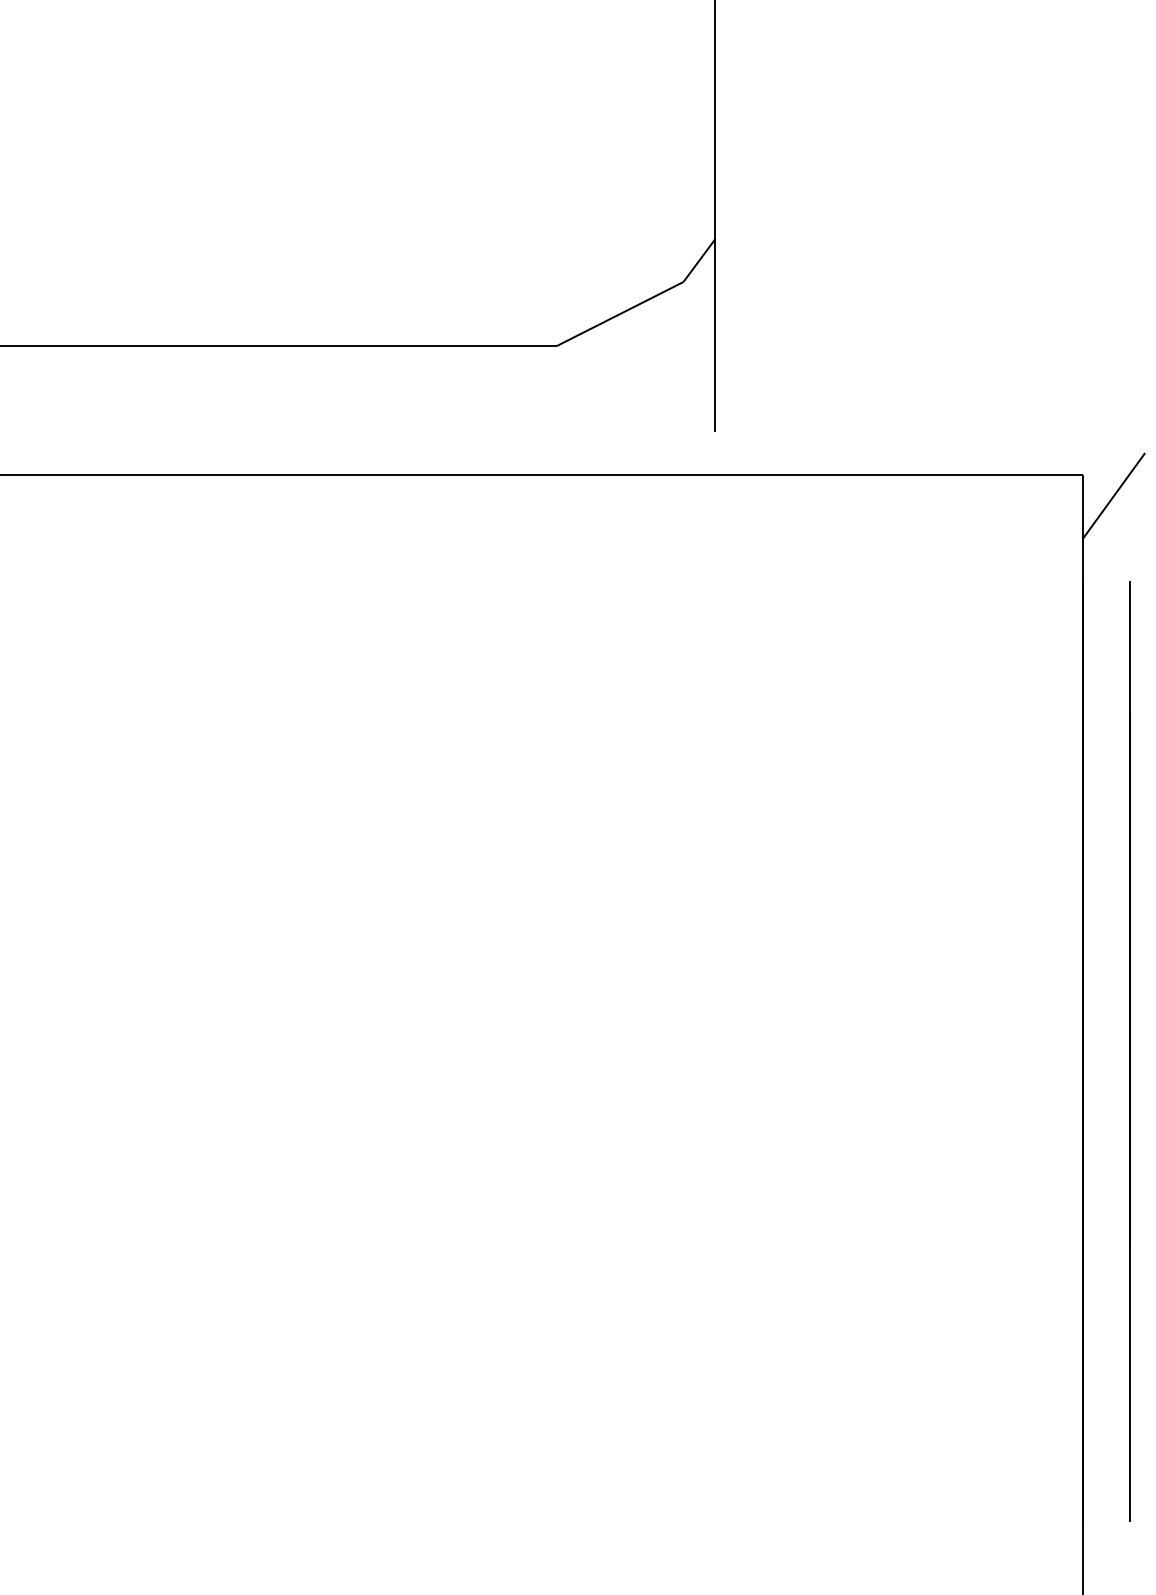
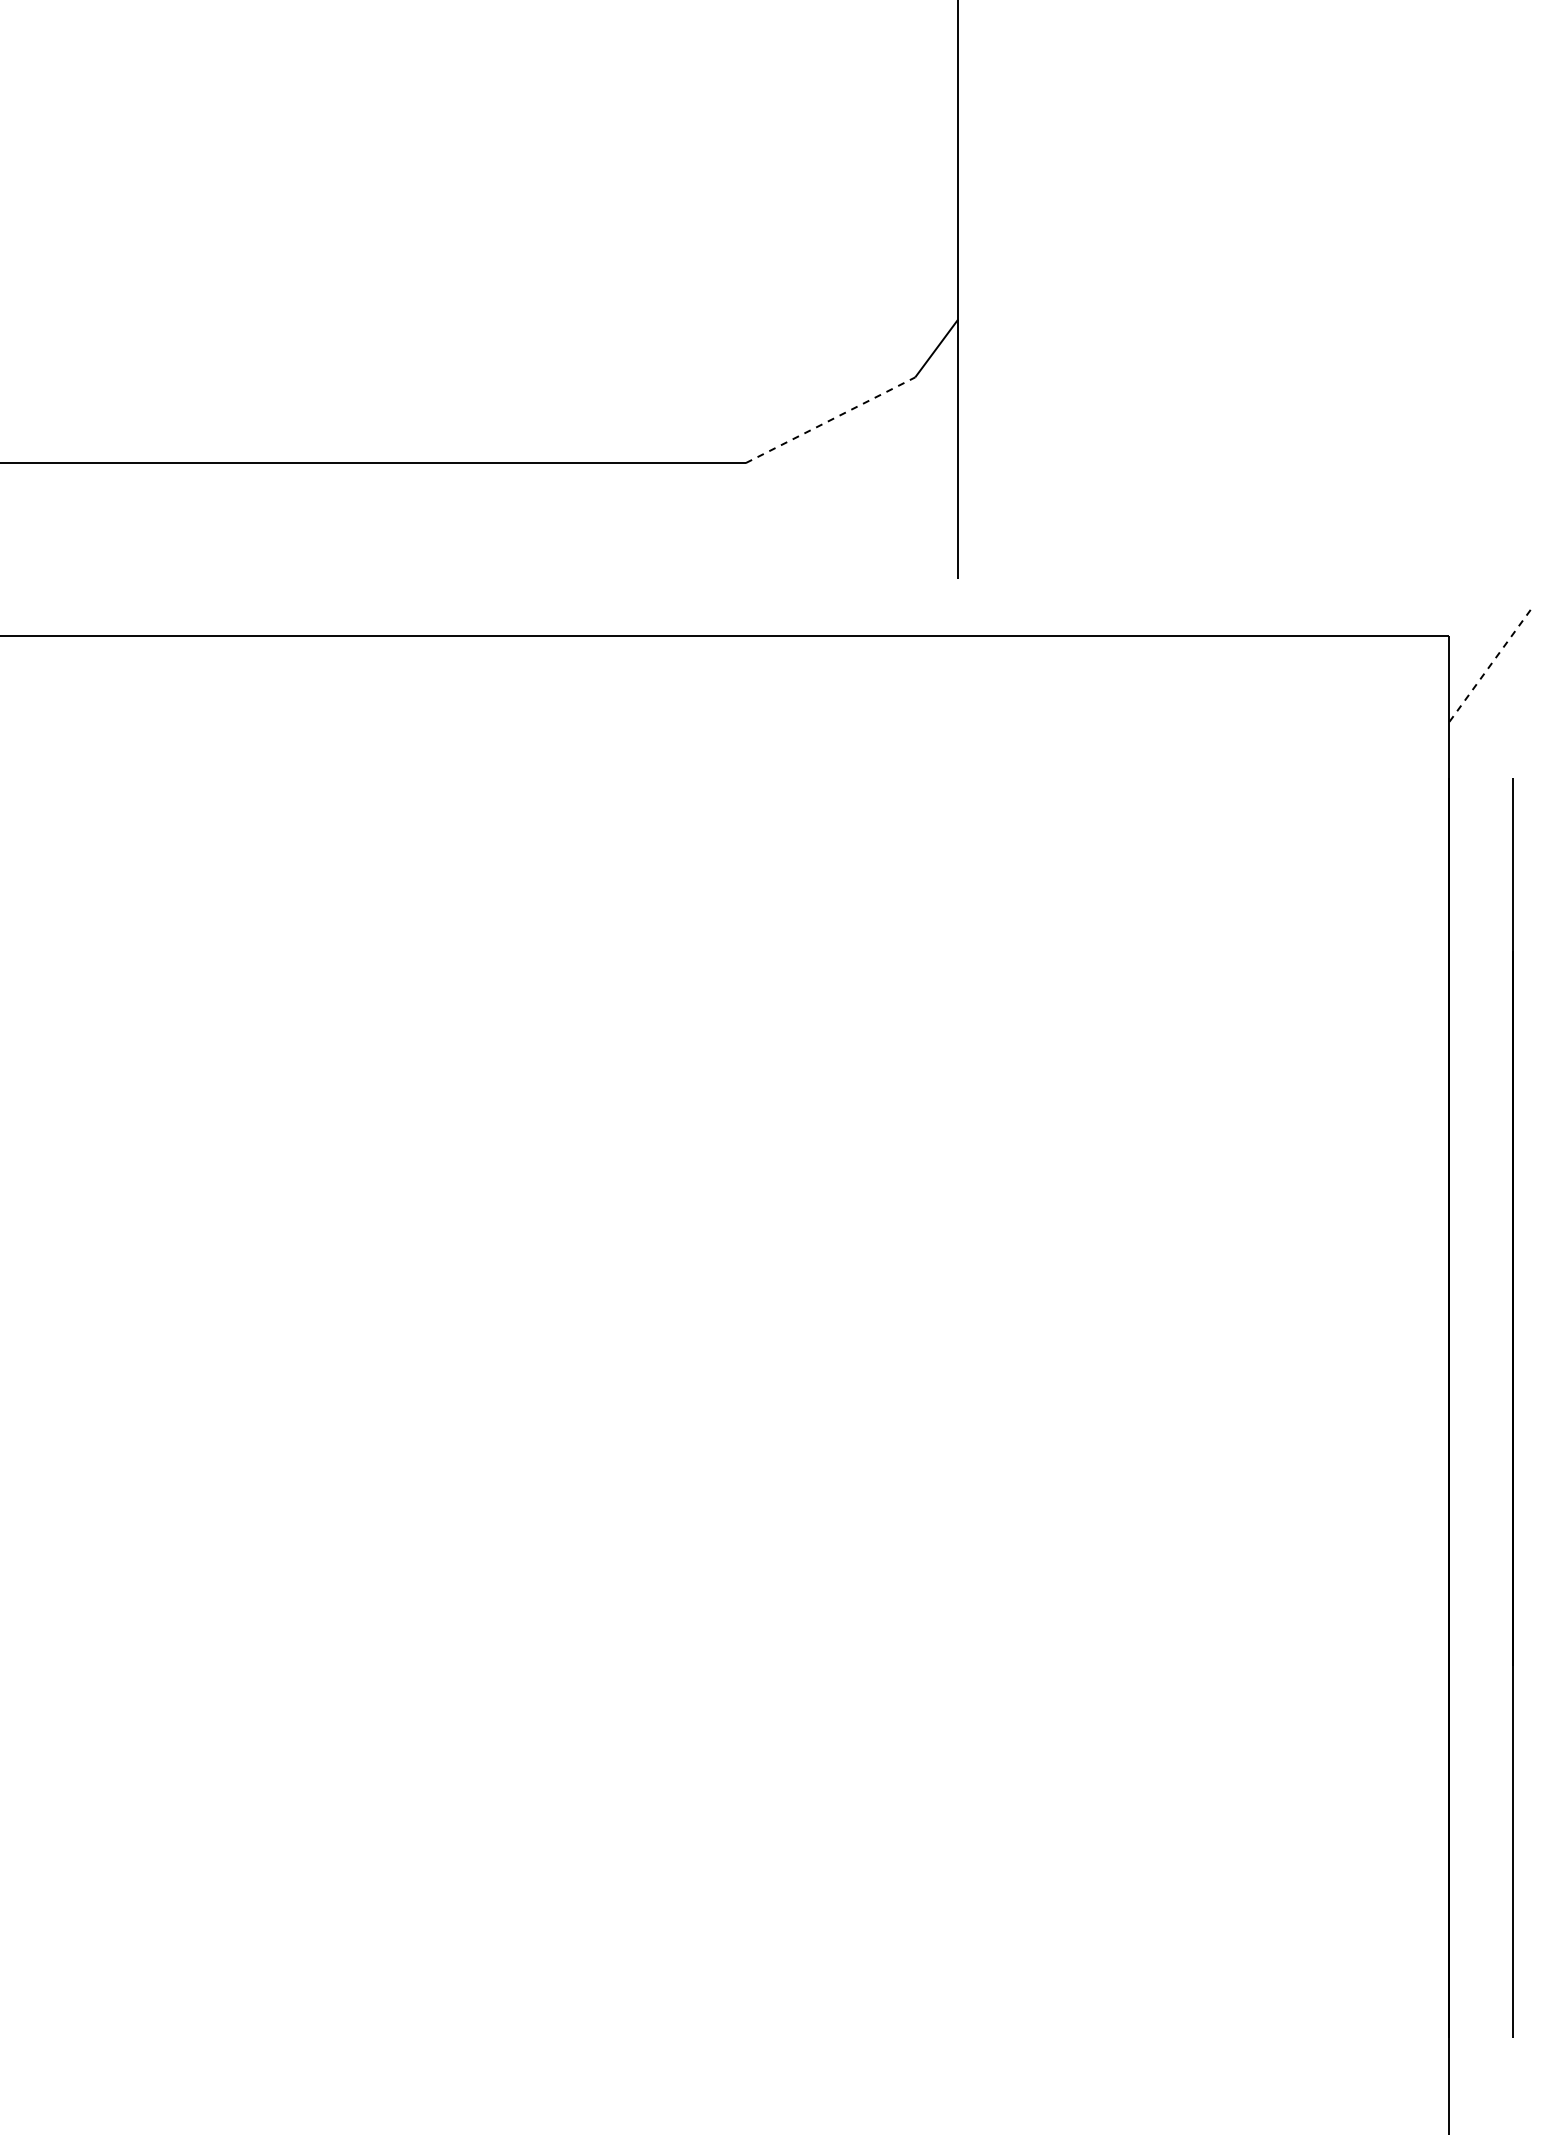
line: (620, 314) -> (830, 420), solid -> dashed
line: (1113, 495) -> (1491, 663), solid -> dashed

